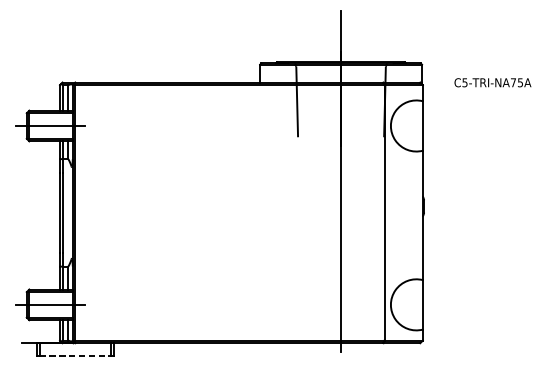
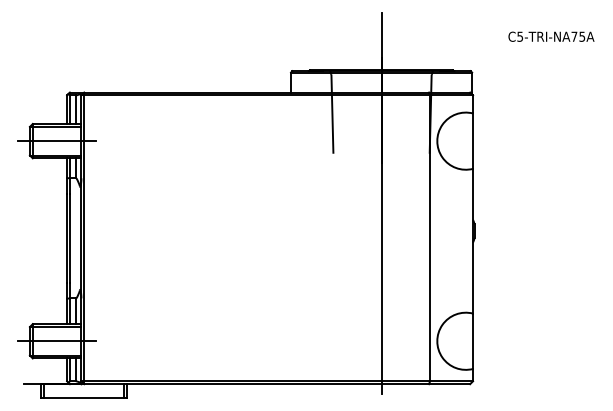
text: (492, 82) -> (551, 36), moved
line: (75, 356) -> (84, 398), dashed -> solid

